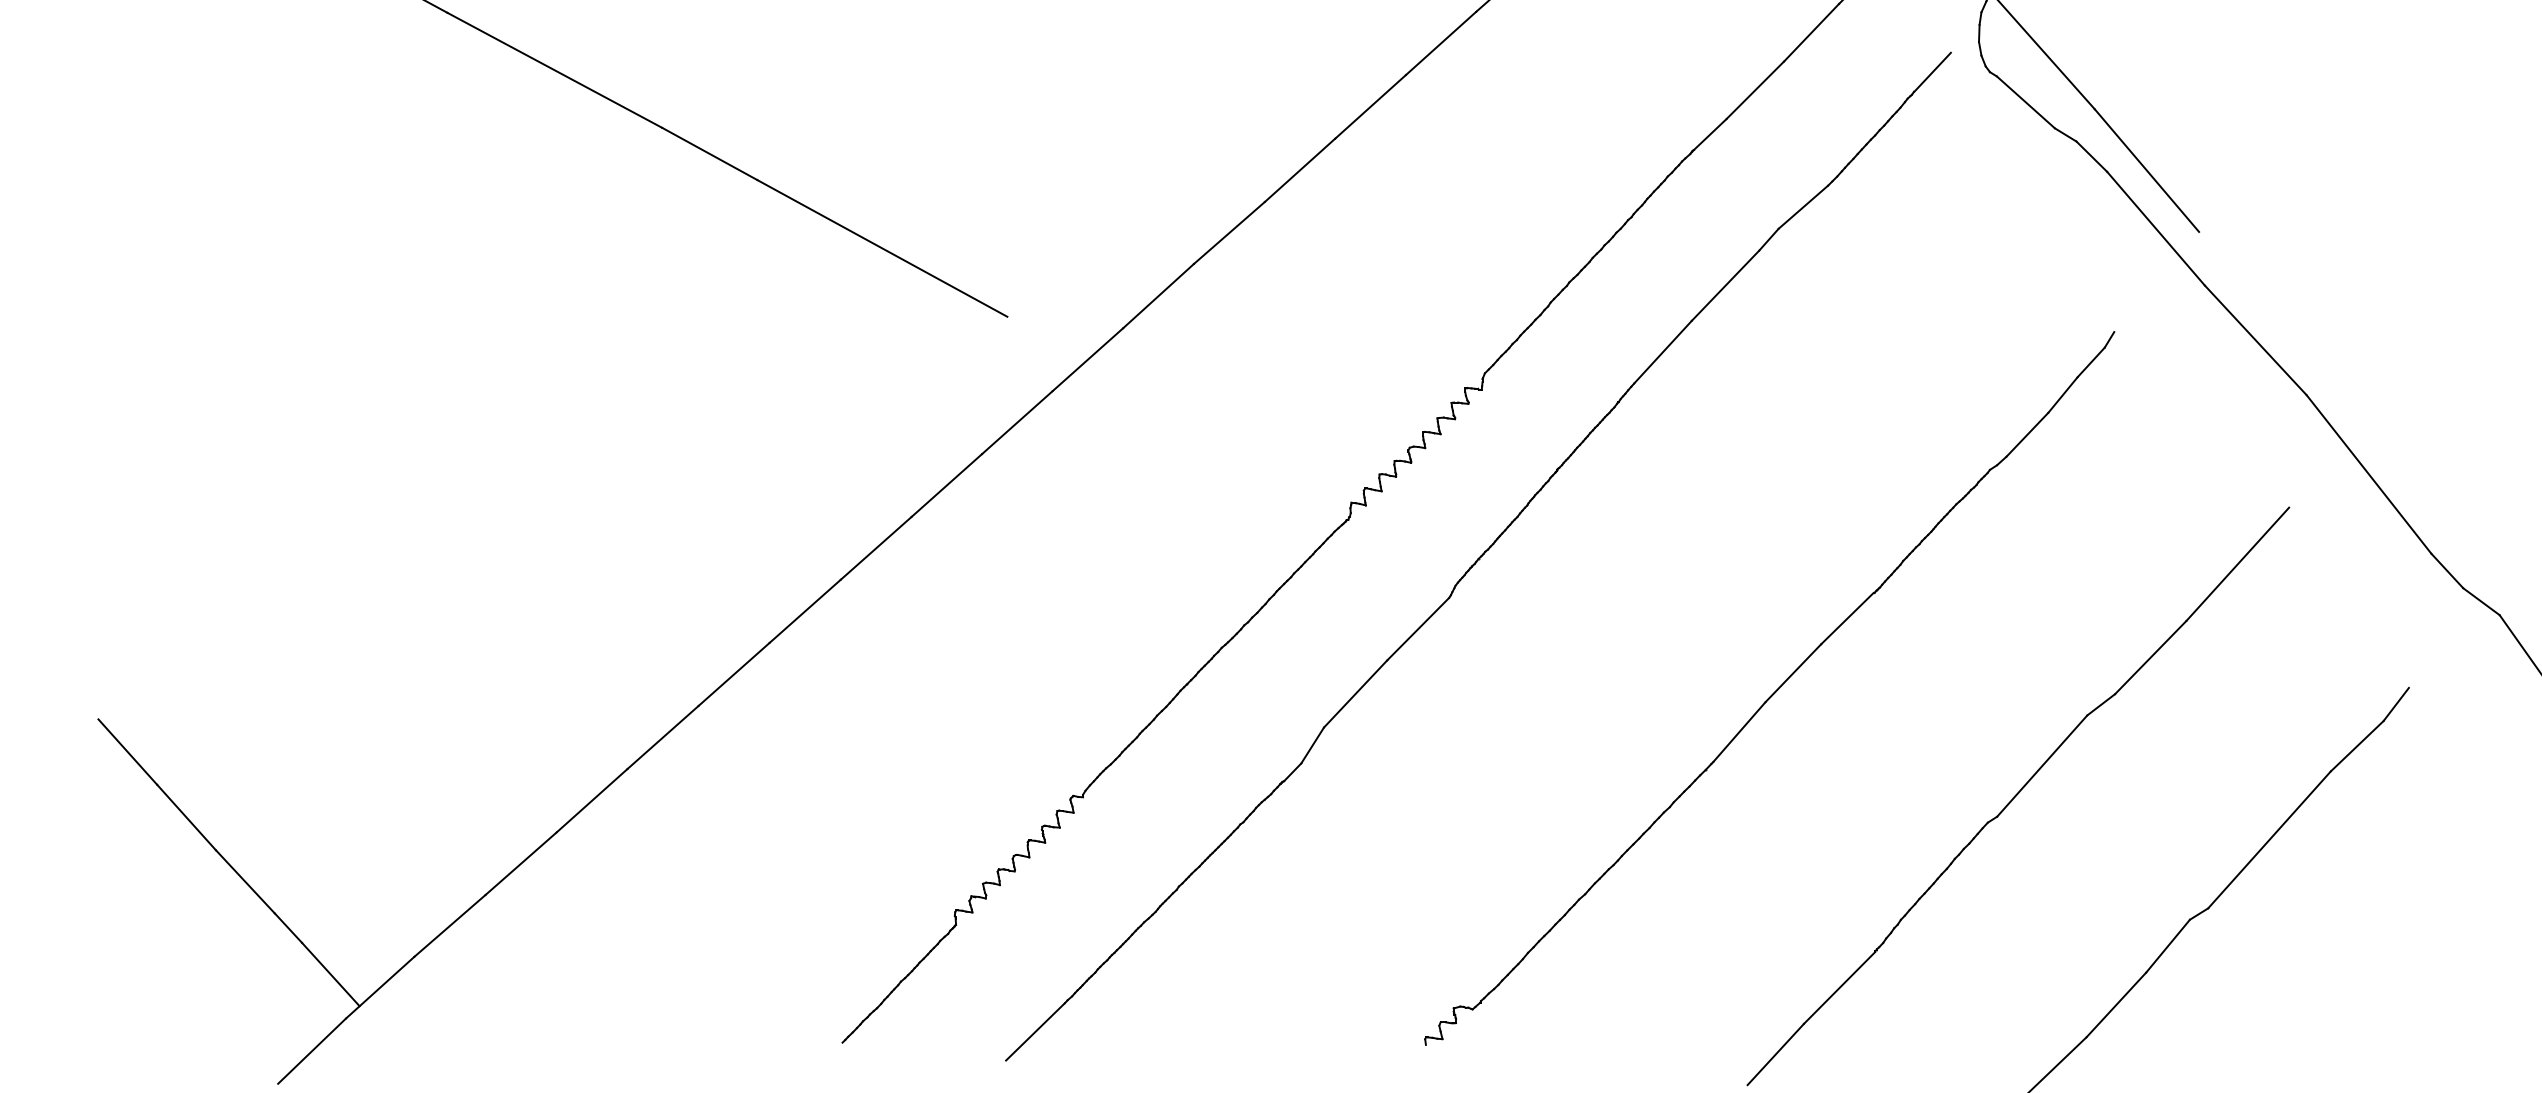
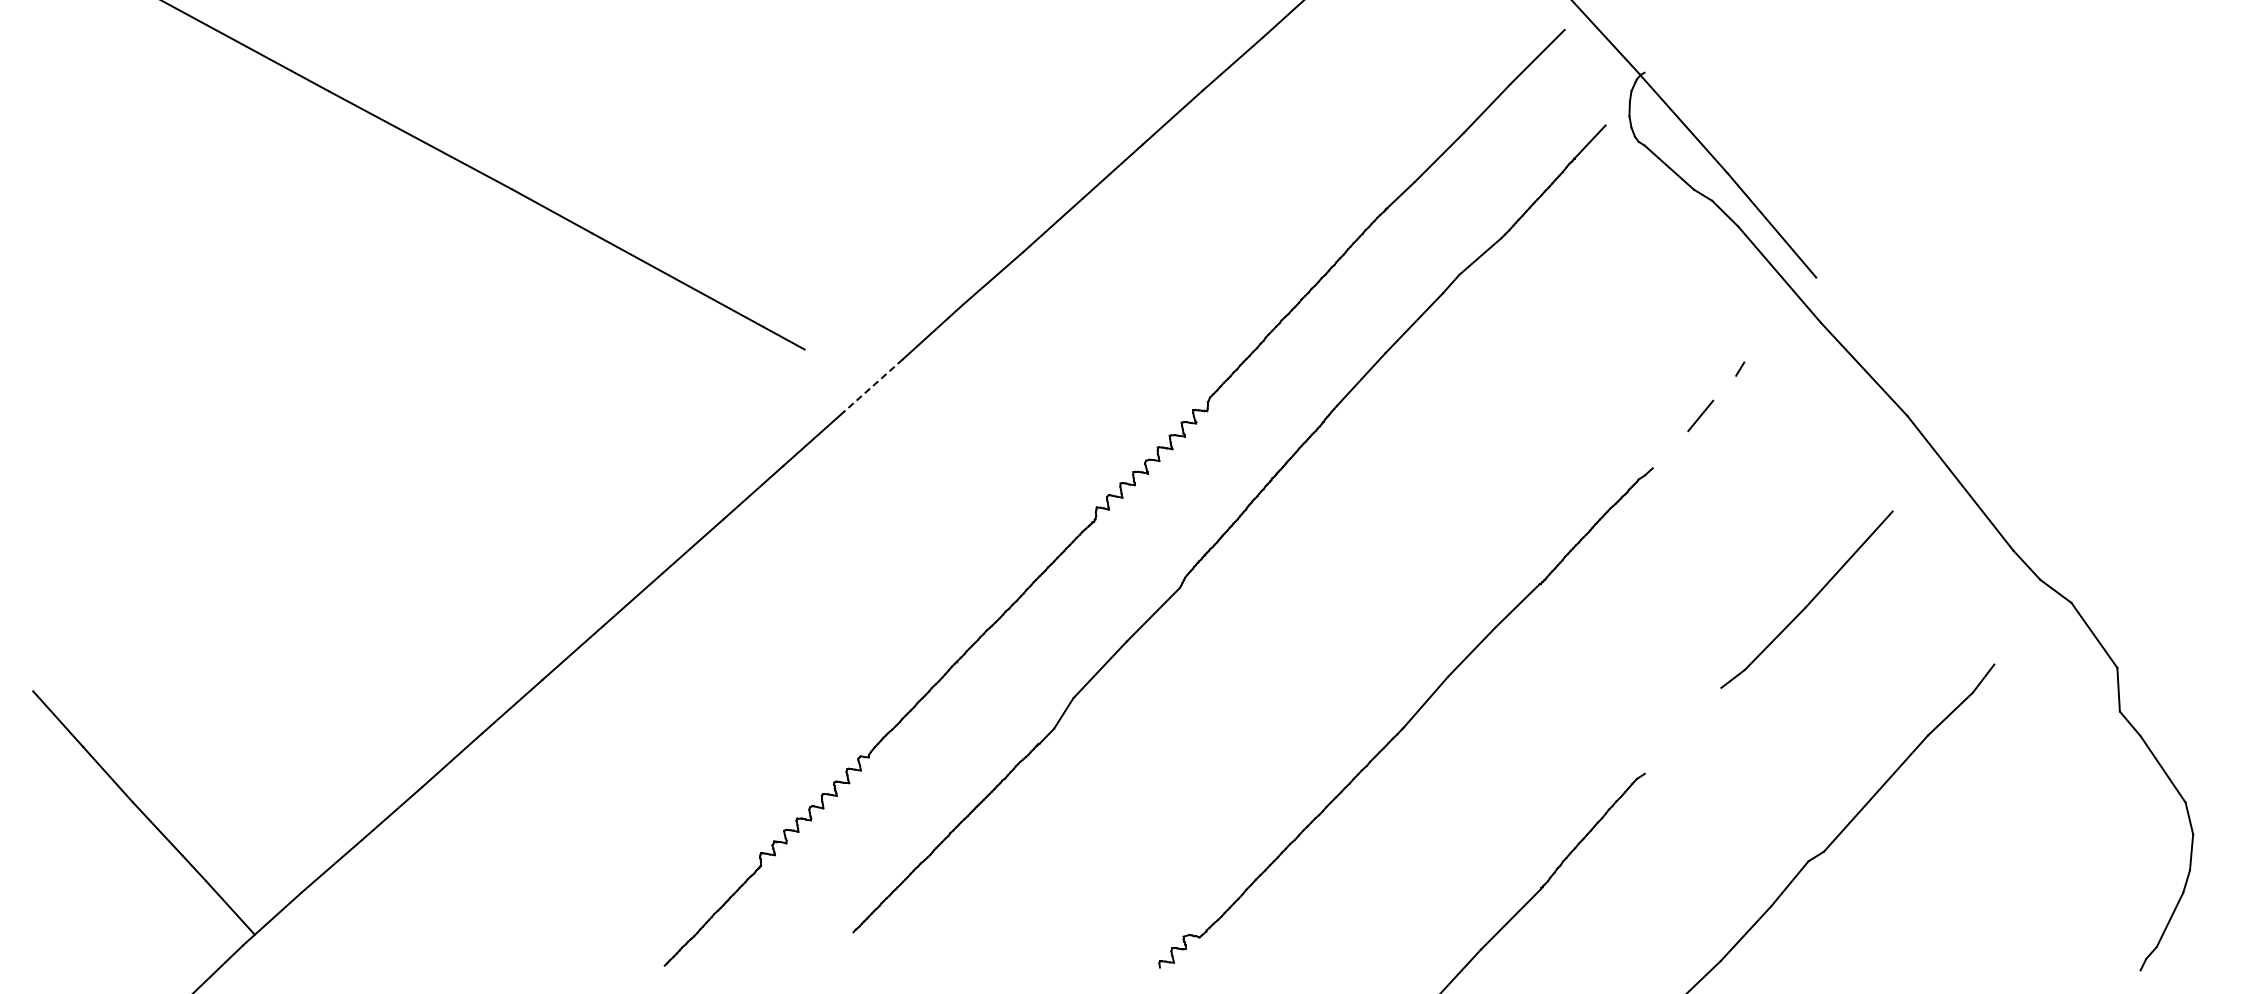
line: (1087, 360) -> (872, 386), solid -> dashed
line: (2091, 361) -> (1724, 387), removed
line: (2027, 434) -> (1670, 449), removed
line: (2041, 765) -> (1682, 730), removed
line: (1035, 1031) -> (828, 956), removed

